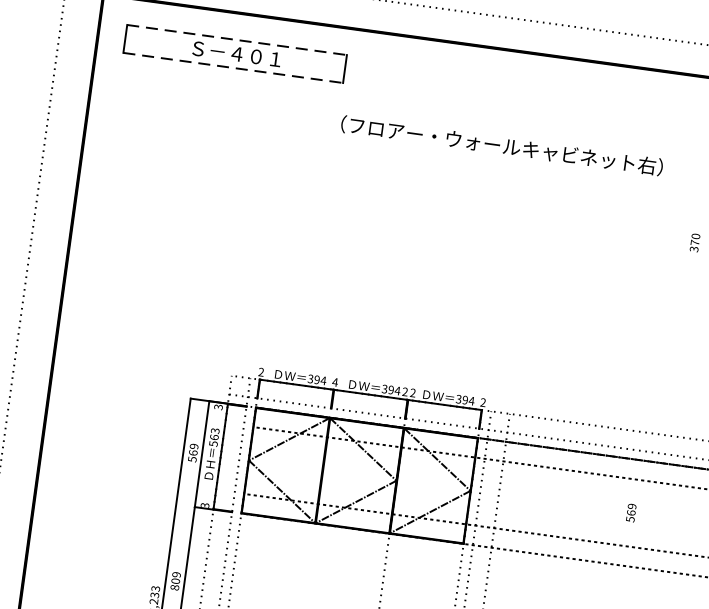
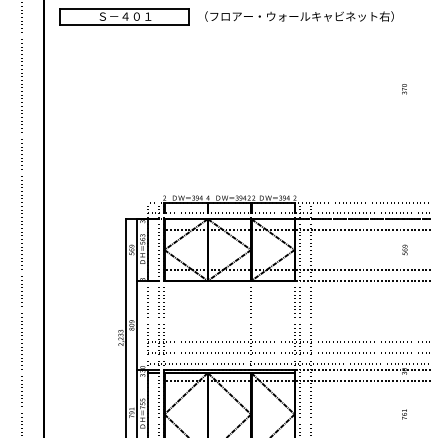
line: (237, 40) -> (124, 8), dashed -> solid
line: (233, 67) -> (124, 24), dashed -> solid
text: (501, 145) -> (299, 16), moved
text: (630, 511) -> (404, 249), moved

